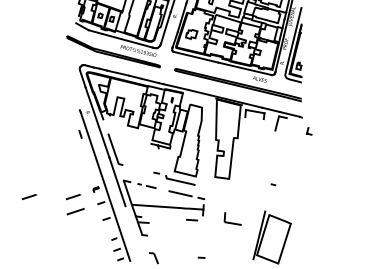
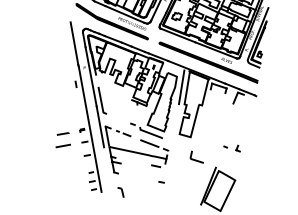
line: (71, 84) -> (74, 43), added
line: (209, 119) -> (181, 87), added
part: (308, 131) -> (237, 148), moved
line: (29, 197) -> (27, 129), removed
part: (232, 218) -> (197, 156), moved
line: (201, 257) -> (161, 182), moved

